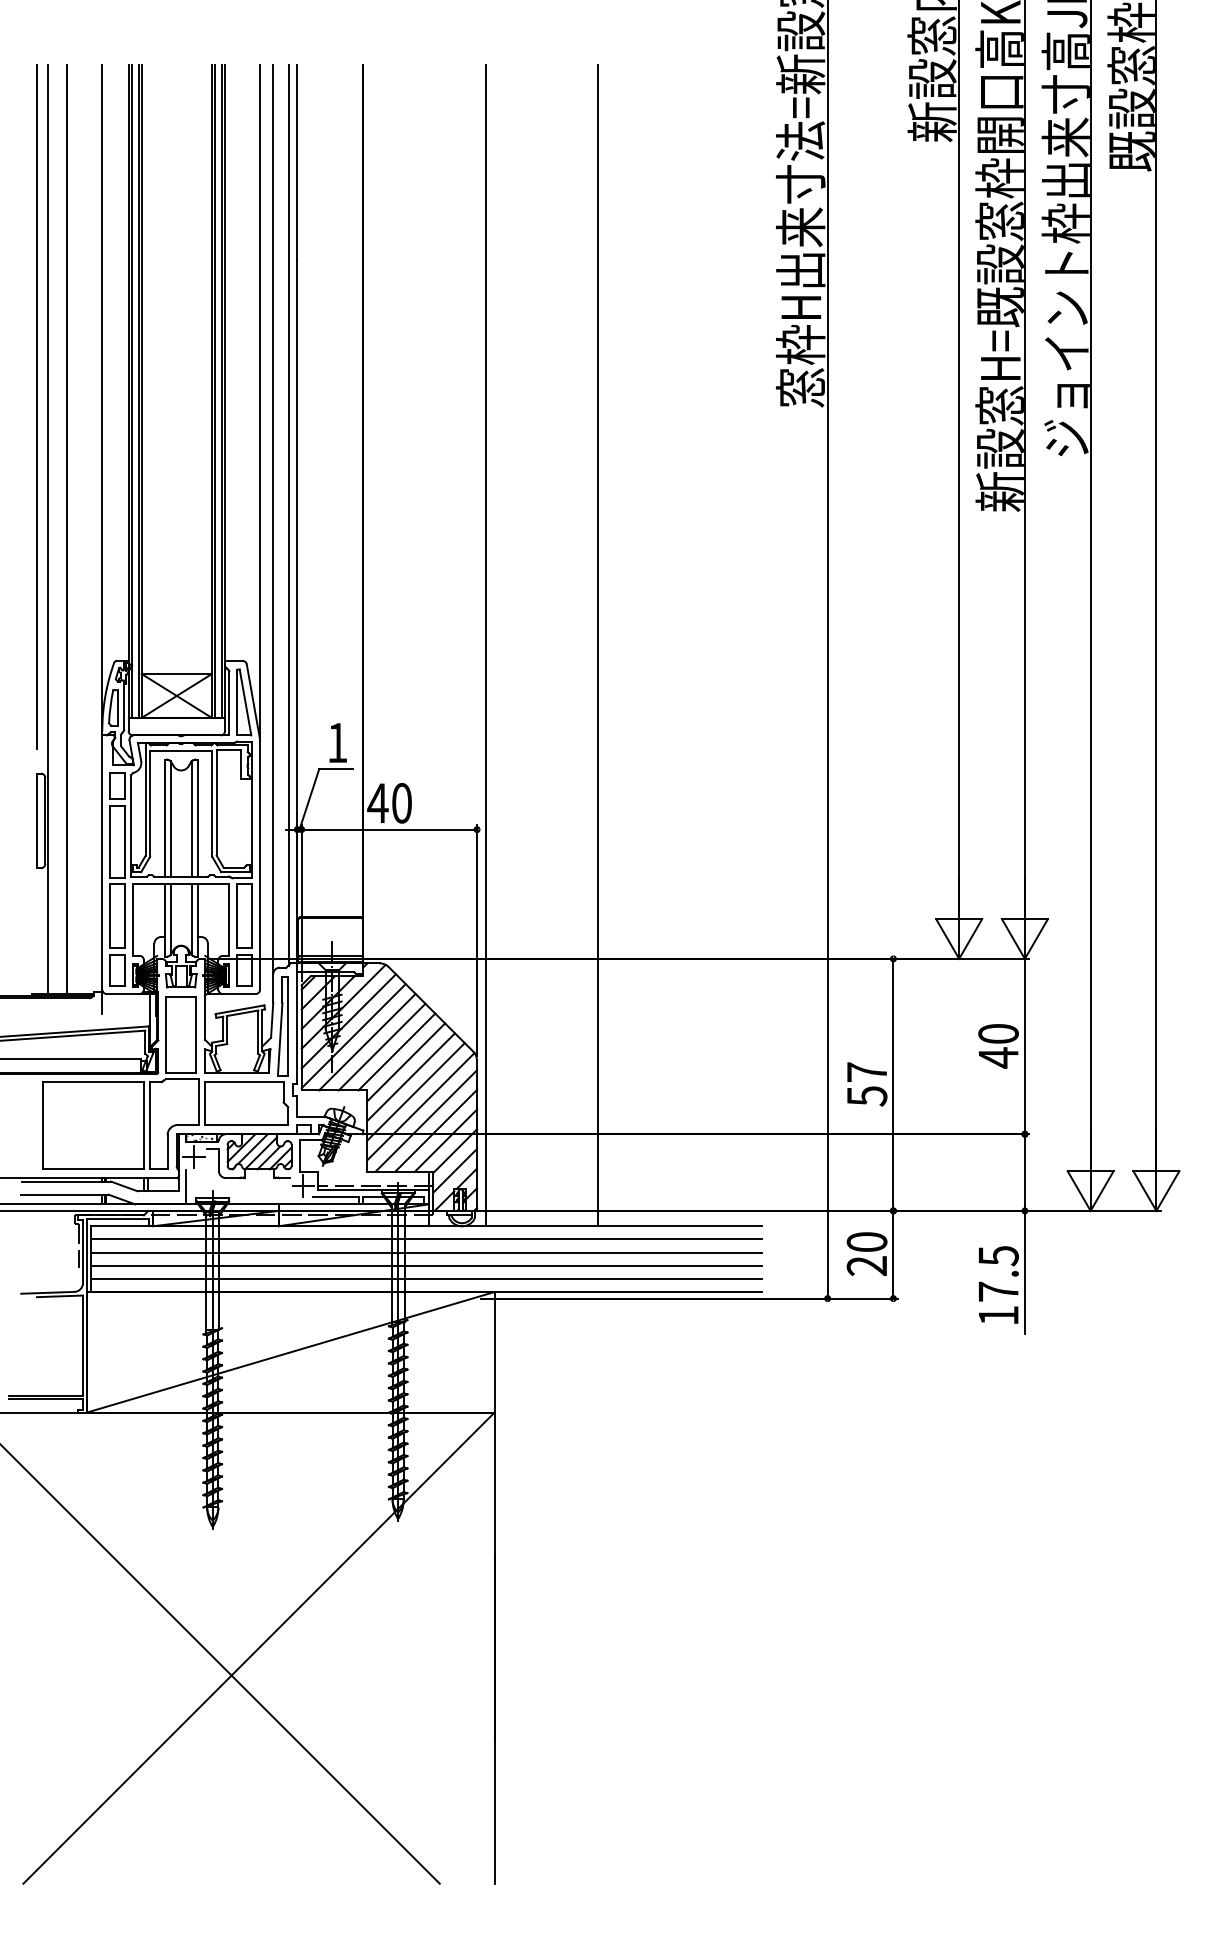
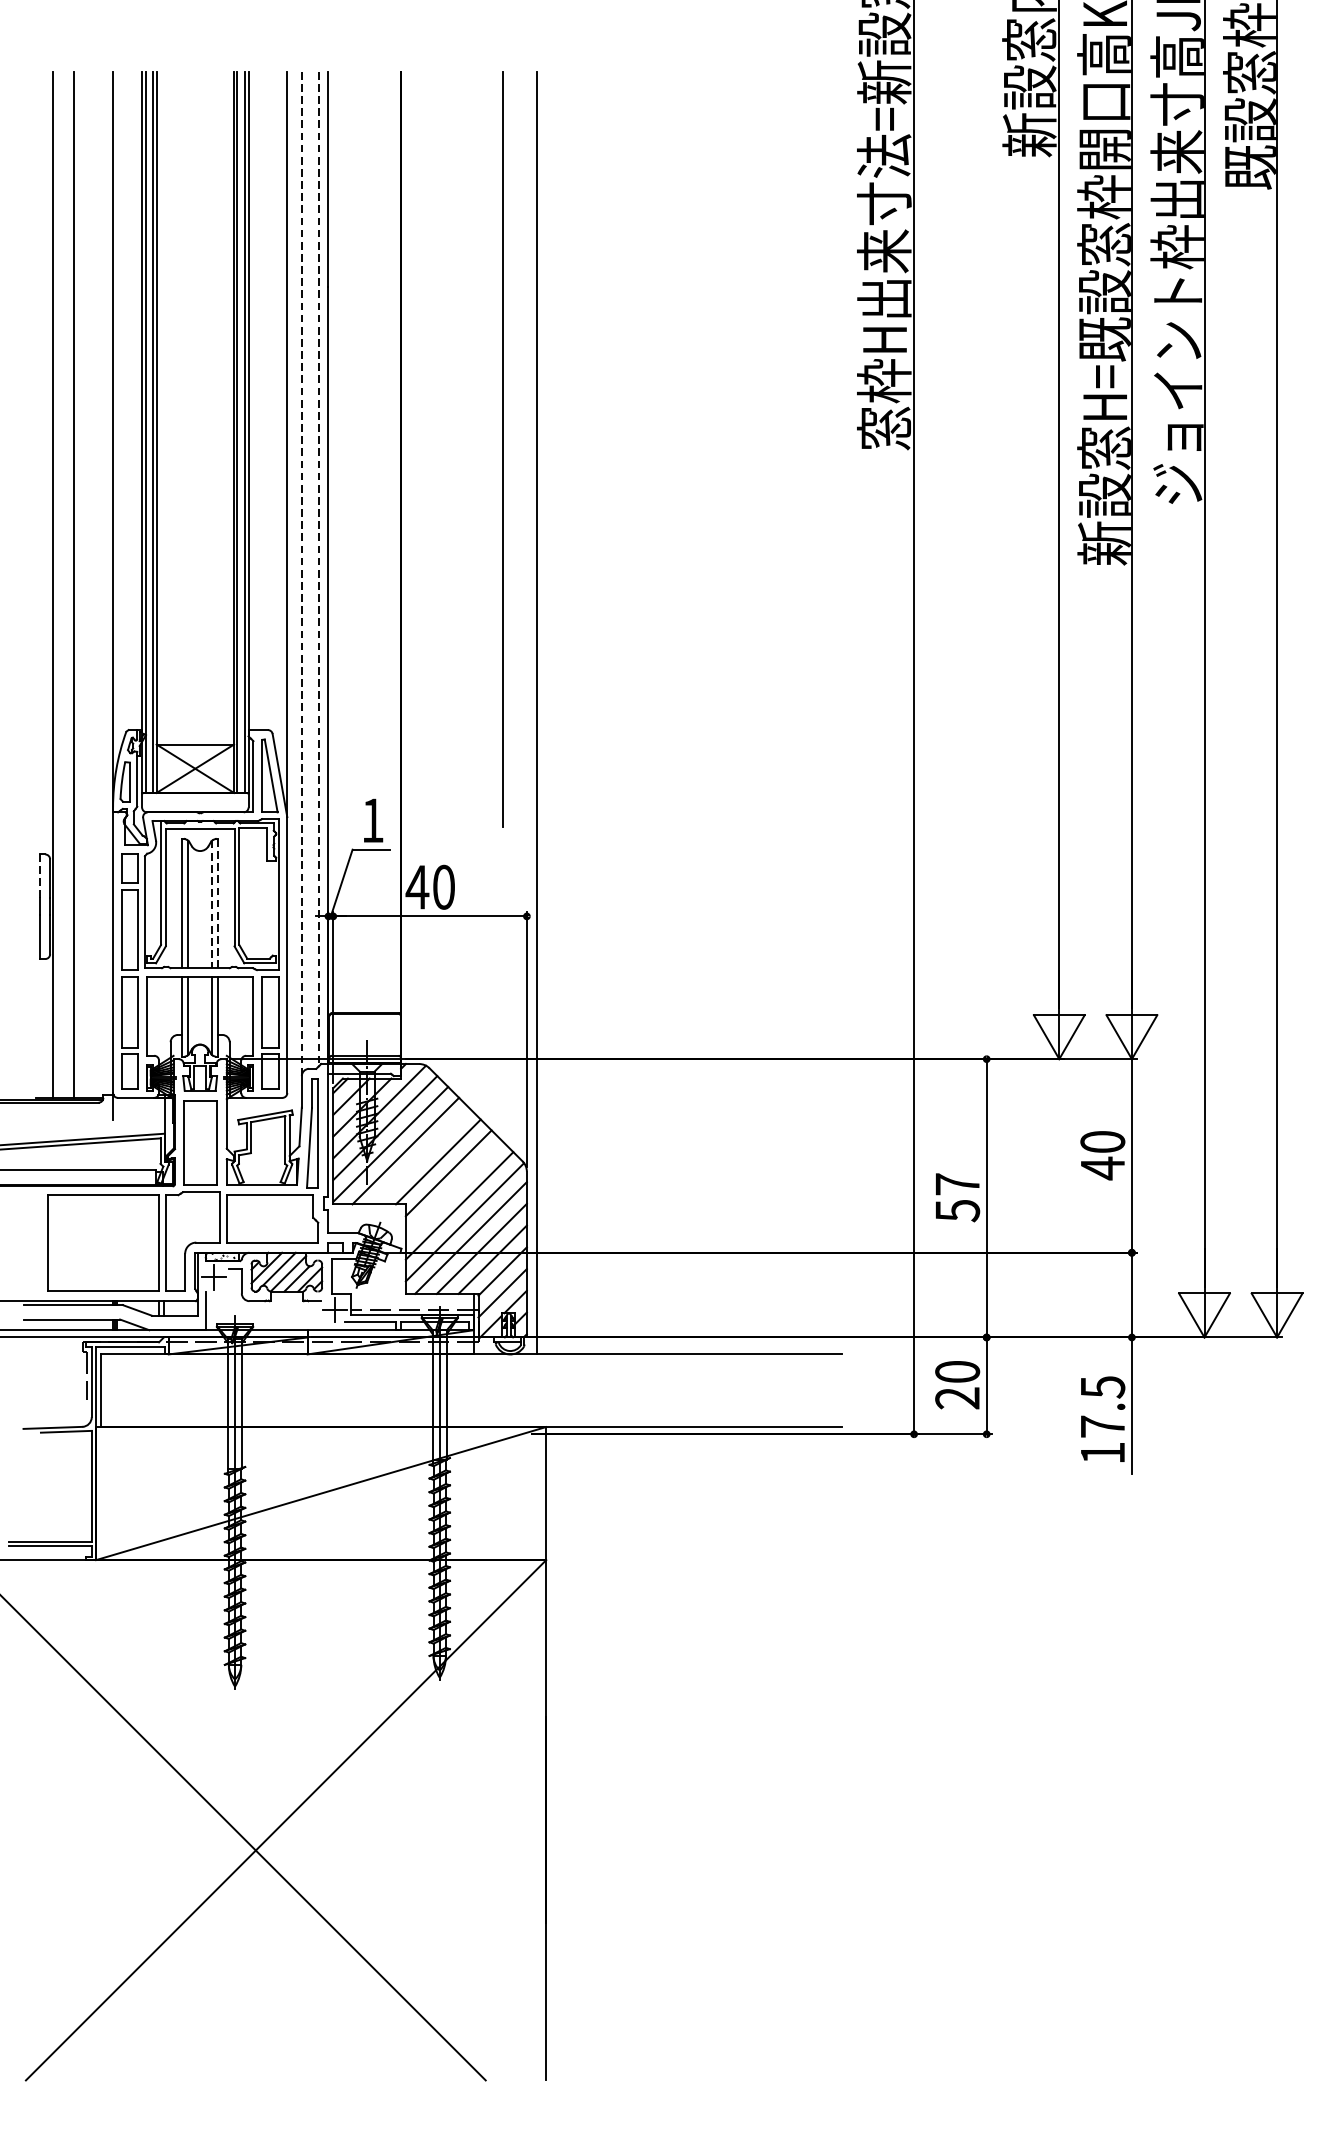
line: (36, 406) -> (503, 449), moved
line: (288, 515) -> (318, 569), solid -> dashed
line: (273, 519) -> (302, 573), solid -> dashed
line: (597, 645) -> (659, 713), removed
line: (36, 793) -> (40, 876), solid -> dashed
line: (191, 818) -> (211, 904), solid -> dashed
line: (197, 818) -> (218, 904), solid -> dashed
line: (381, 1046) -> (421, 1155), removed
line: (411, 1076) -> (454, 1189), removed
line: (426, 1239) -> (471, 1369), removed
line: (426, 1252) -> (471, 1383), removed
line: (426, 1265) -> (471, 1397), removed
line: (426, 1278) -> (471, 1412), removed

